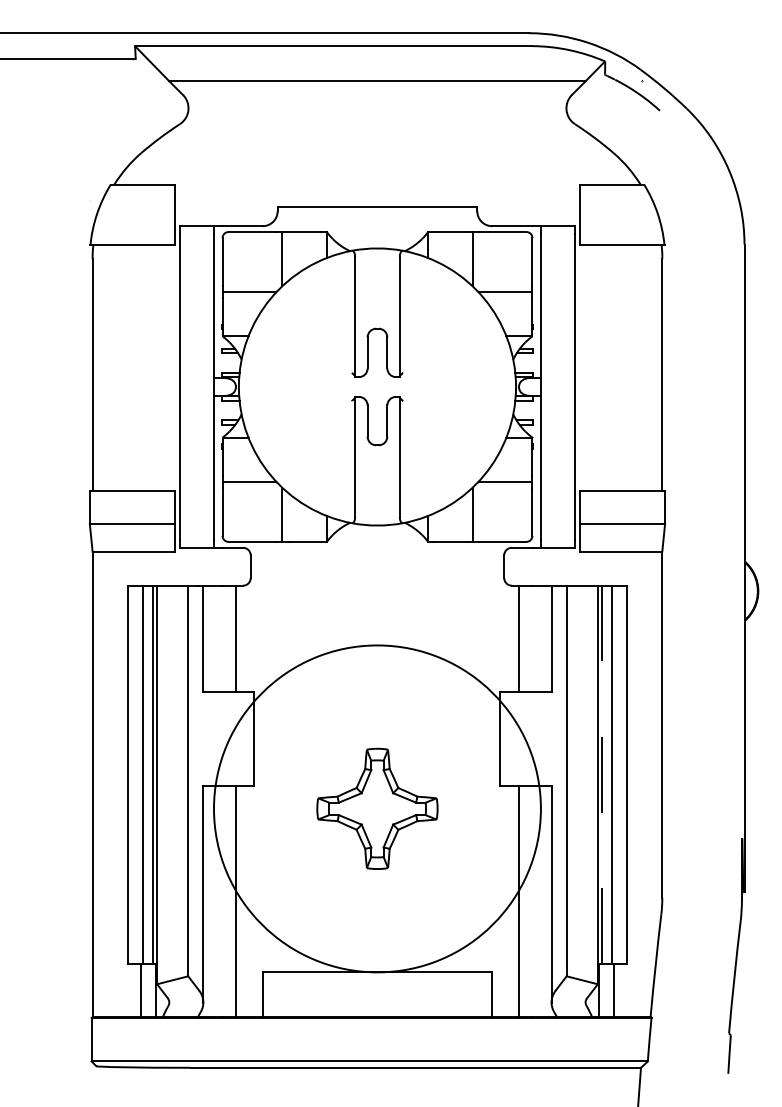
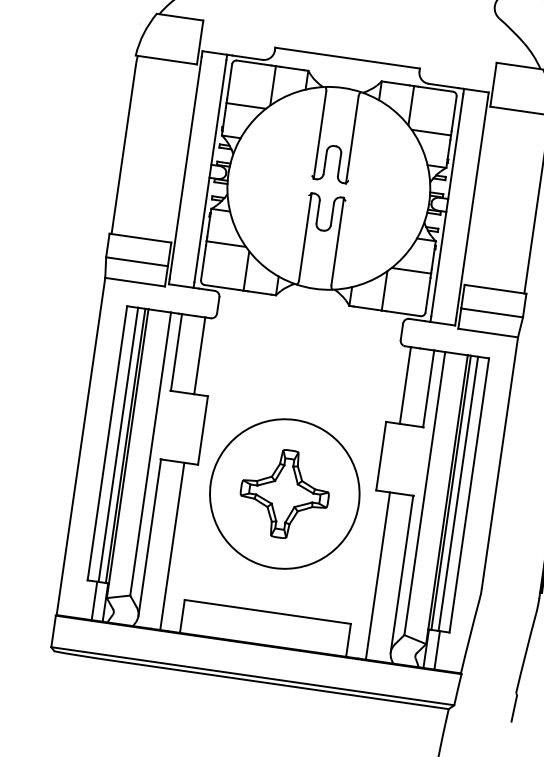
line: (602, 775) -> (451, 493), dashed -> solid
circle: (377, 808) -> (284, 493), size x0.62

